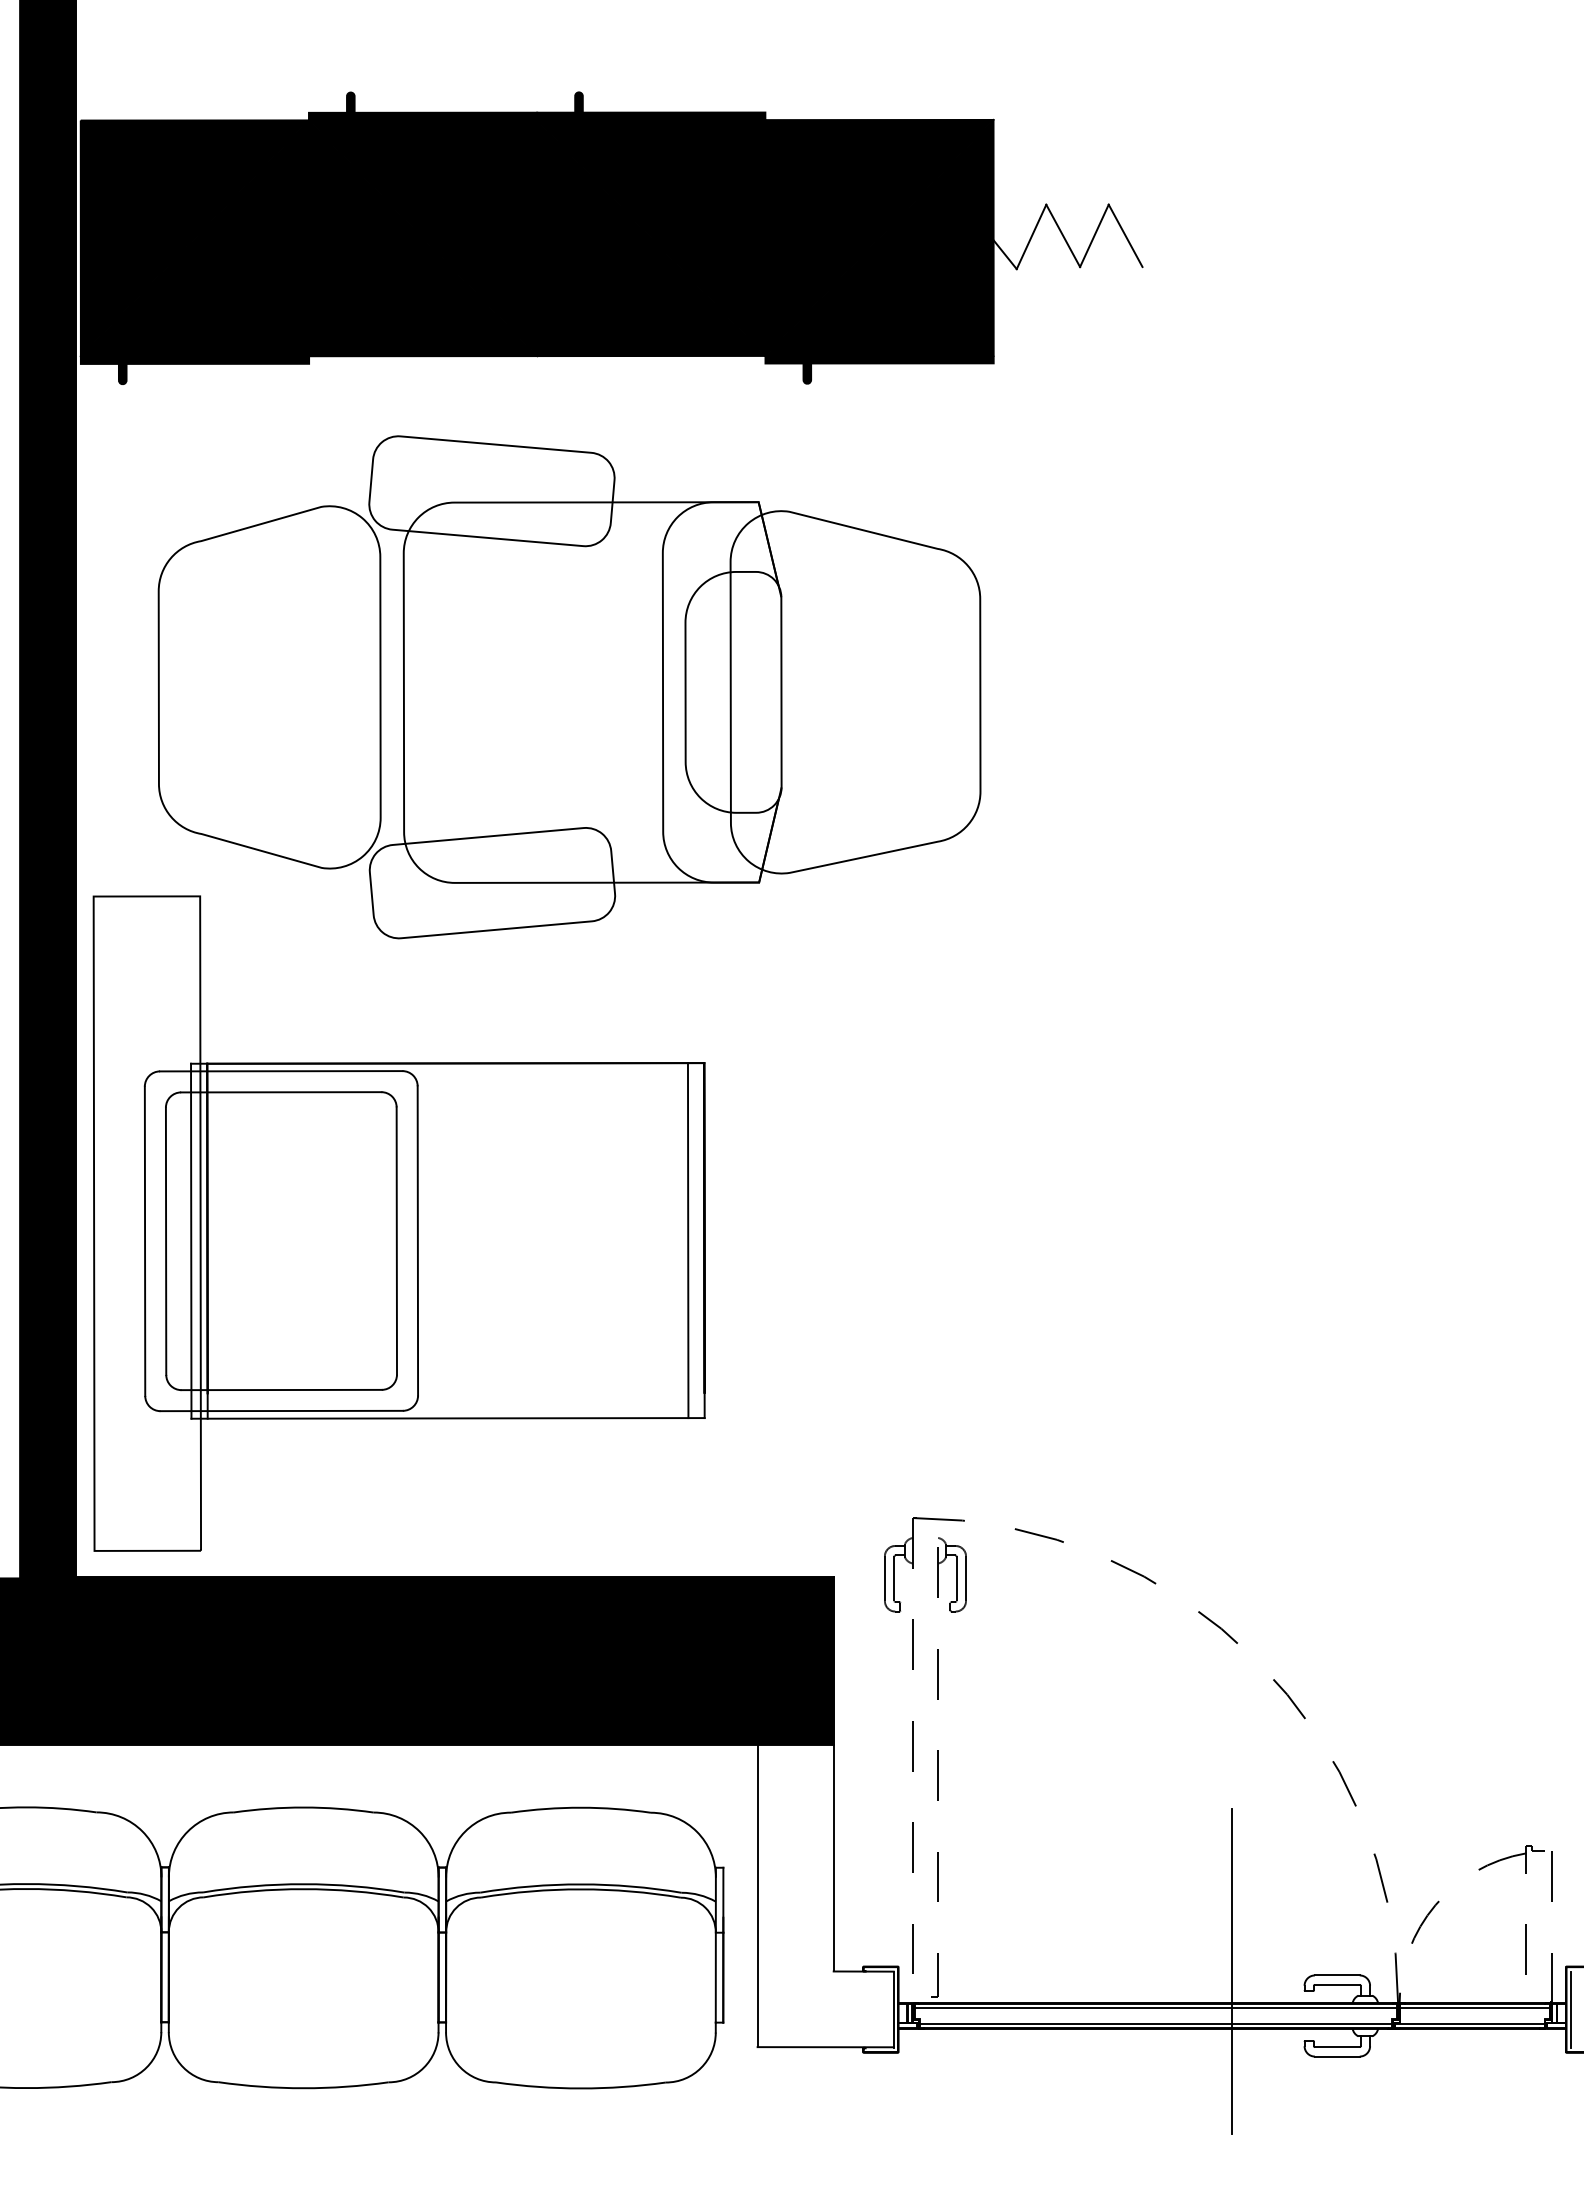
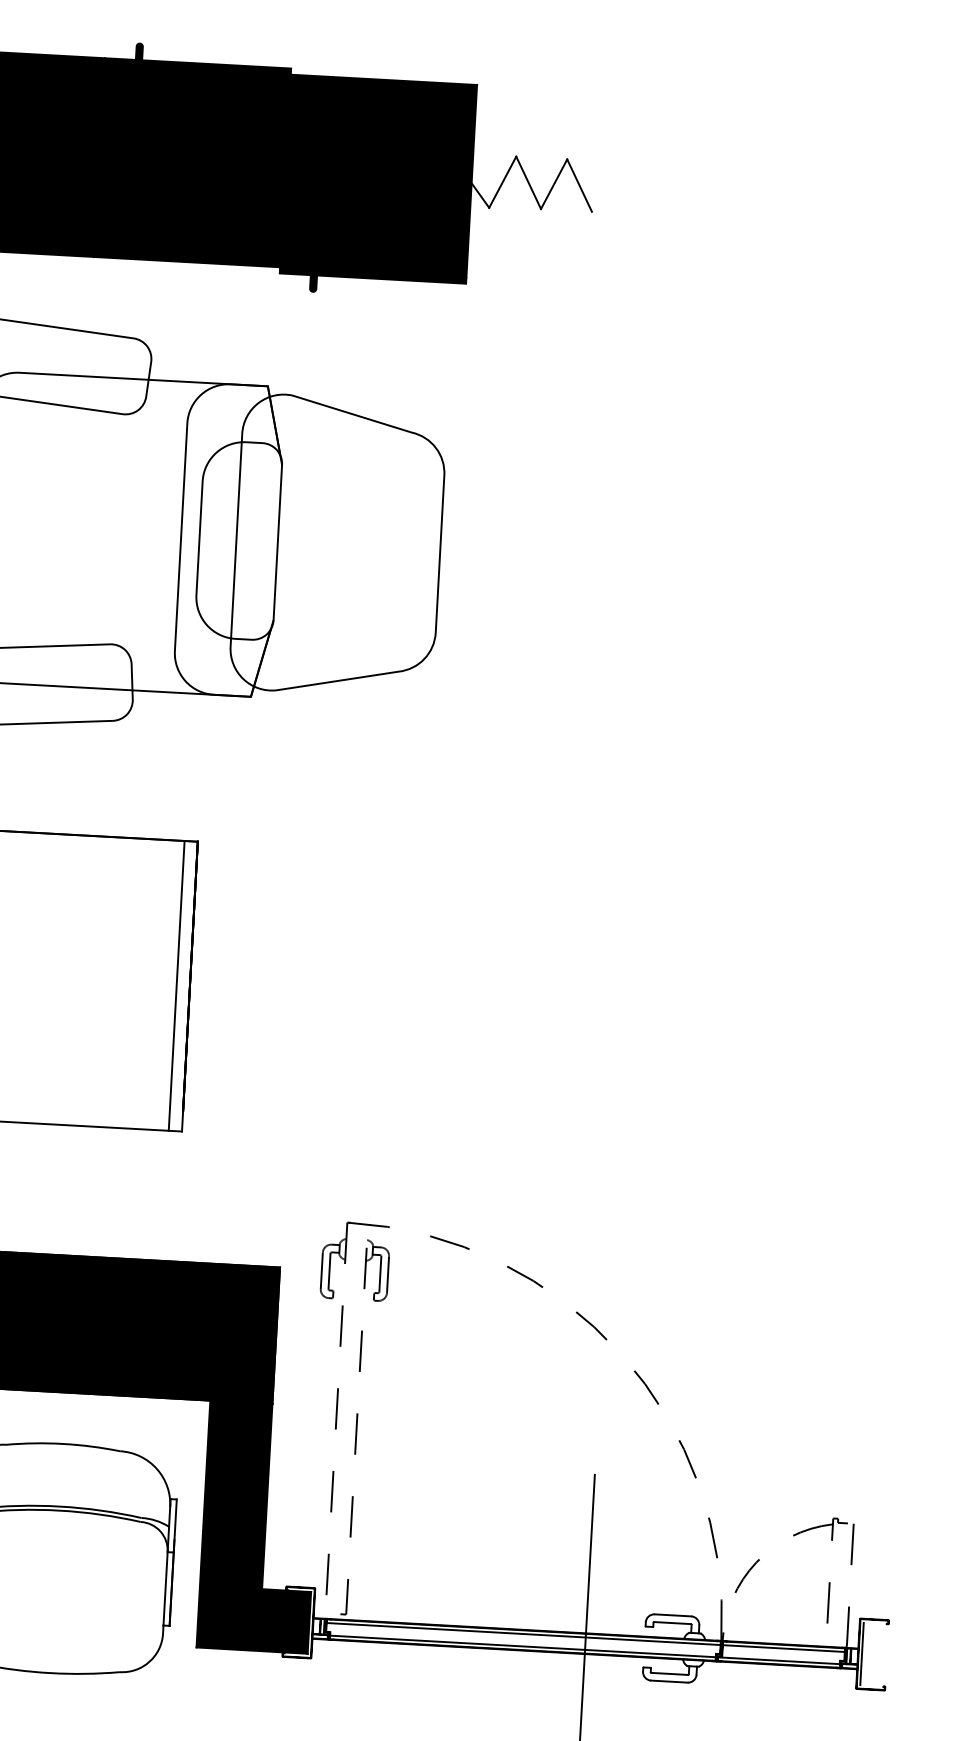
fill: (825, 1895) -> (258, 1526), added

